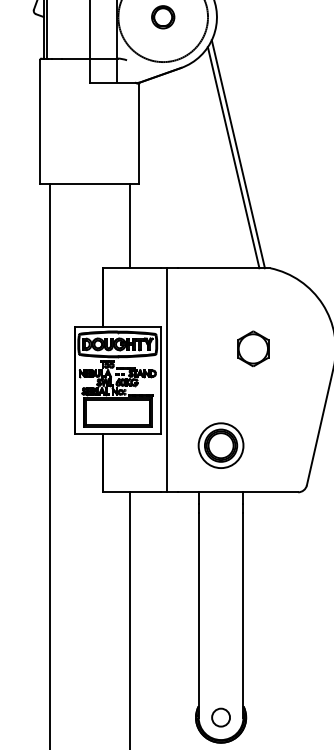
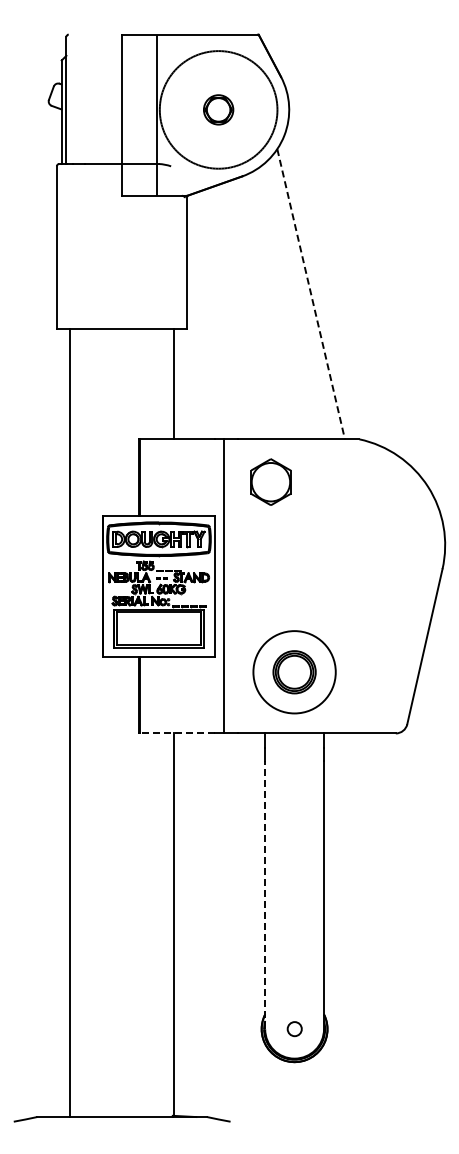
line: (238, 154) -> (317, 289), removed
line: (233, 157) -> (311, 294), solid -> dashed
part: (252, 348) -> (270, 481), moved
circle: (220, 445) -> (294, 671), size x1.4
line: (131, 492) -> (177, 733), solid -> dashed
line: (198, 615) -> (265, 894), solid -> dashed
circle: (220, 717) -> (294, 1028), size x0.6

